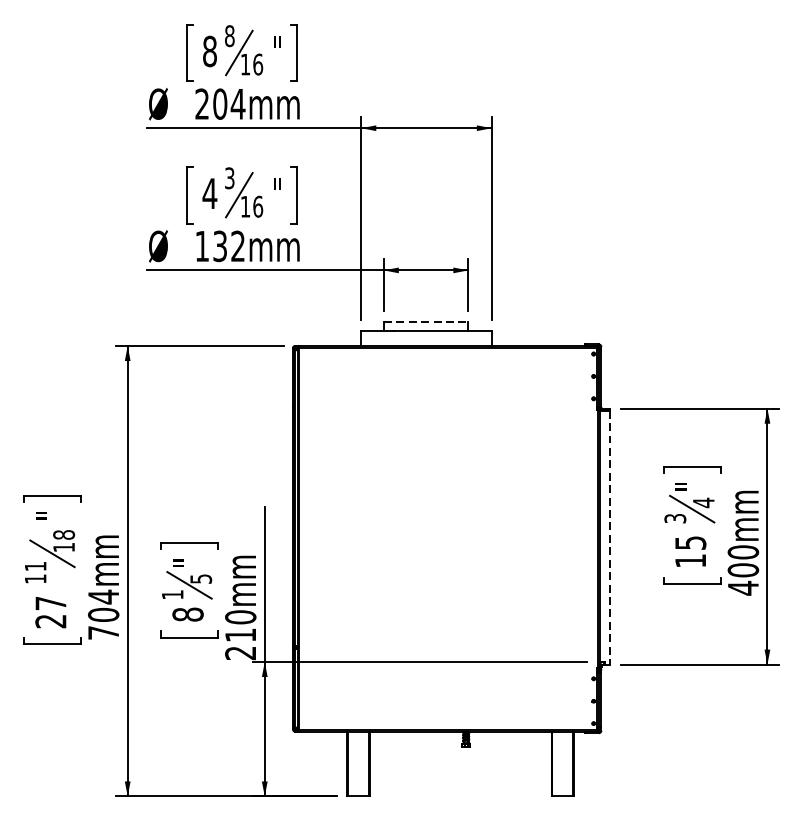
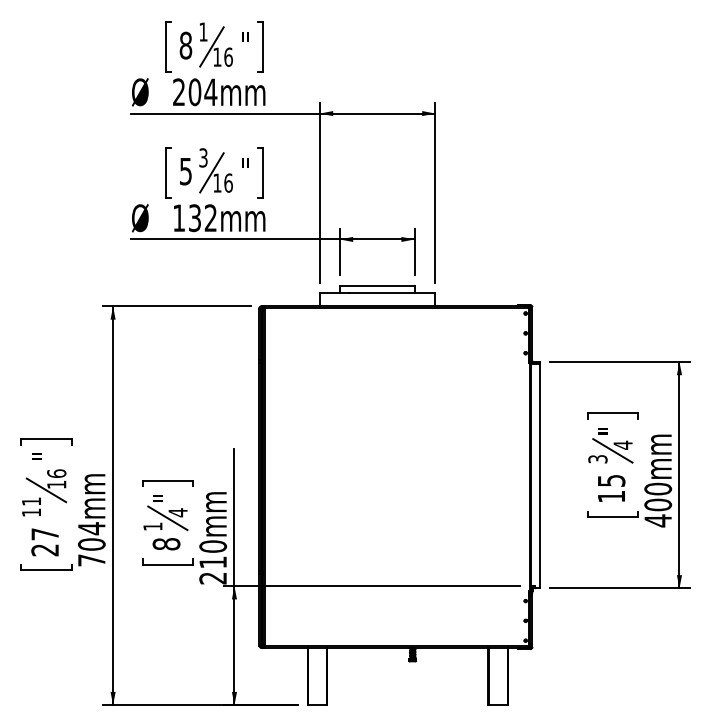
text: (229, 35) -> (203, 31), 8 -> 1
text: (209, 193) -> (185, 171), 4 -> 5
line: (426, 322) -> (377, 285), dashed -> solid
text: (63, 534) -> (56, 473), 18 -> 16
line: (609, 538) -> (539, 476), dashed -> solid
text: (200, 578) -> (177, 512), 5 -> 4

